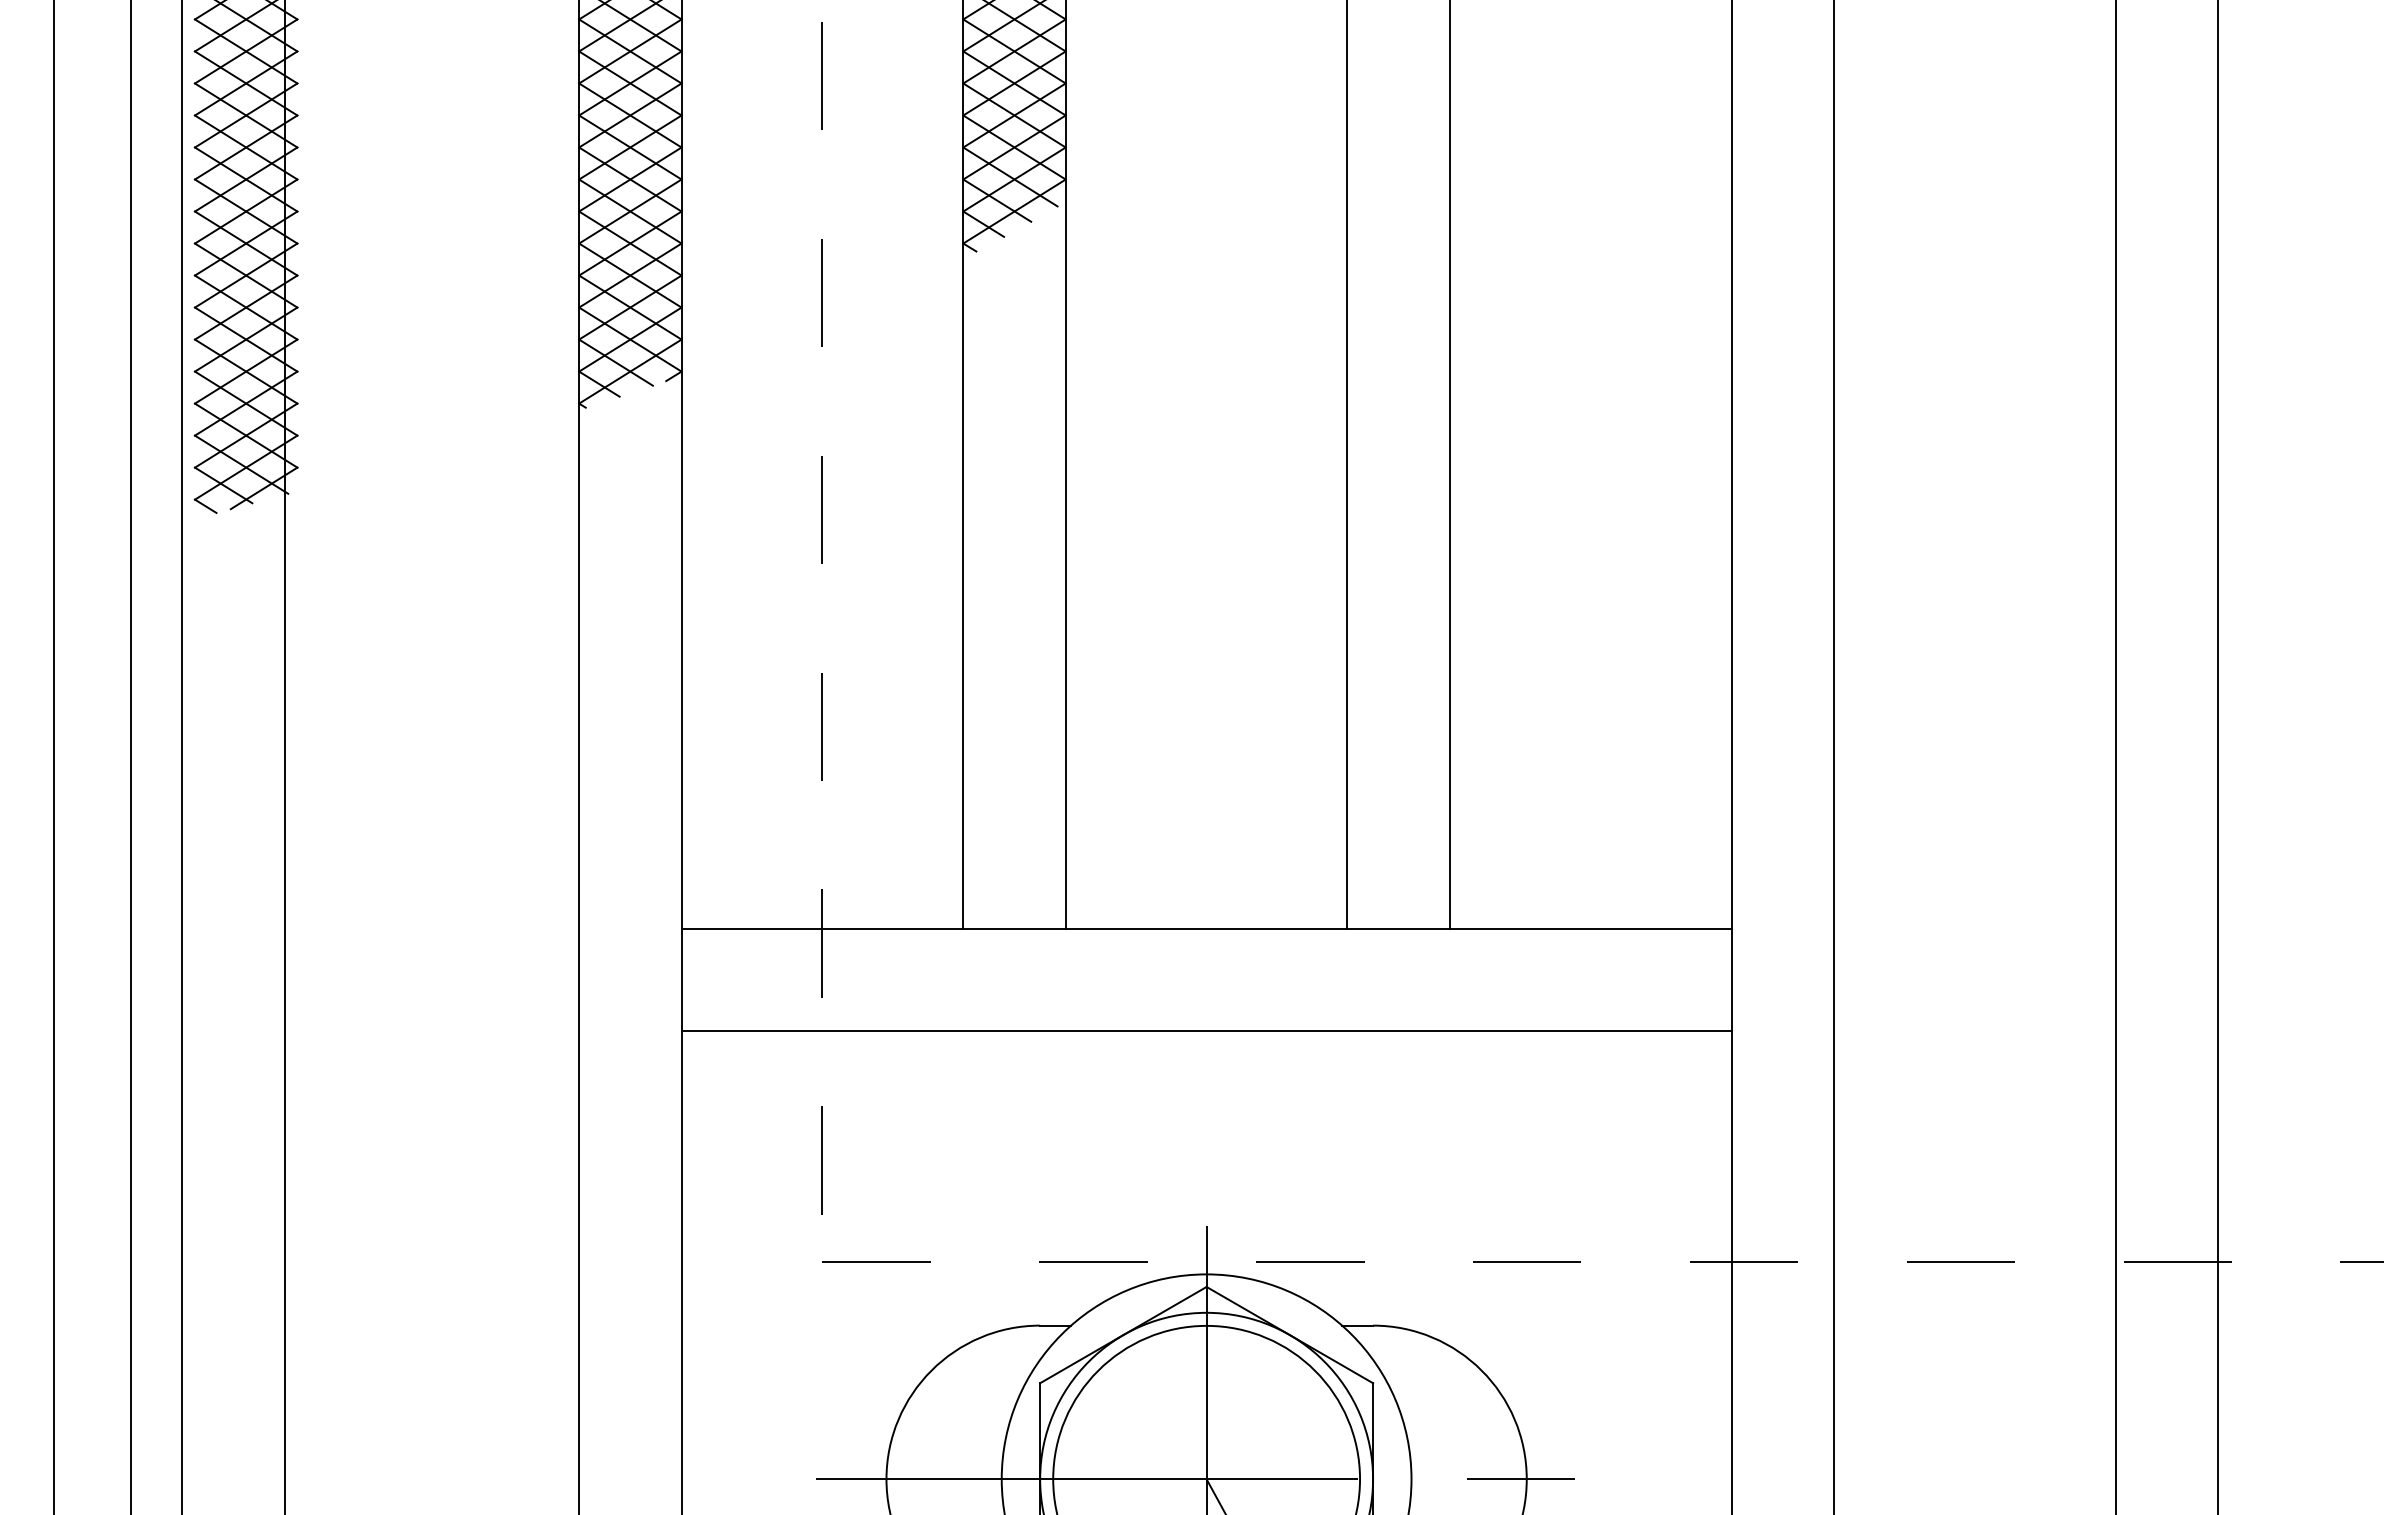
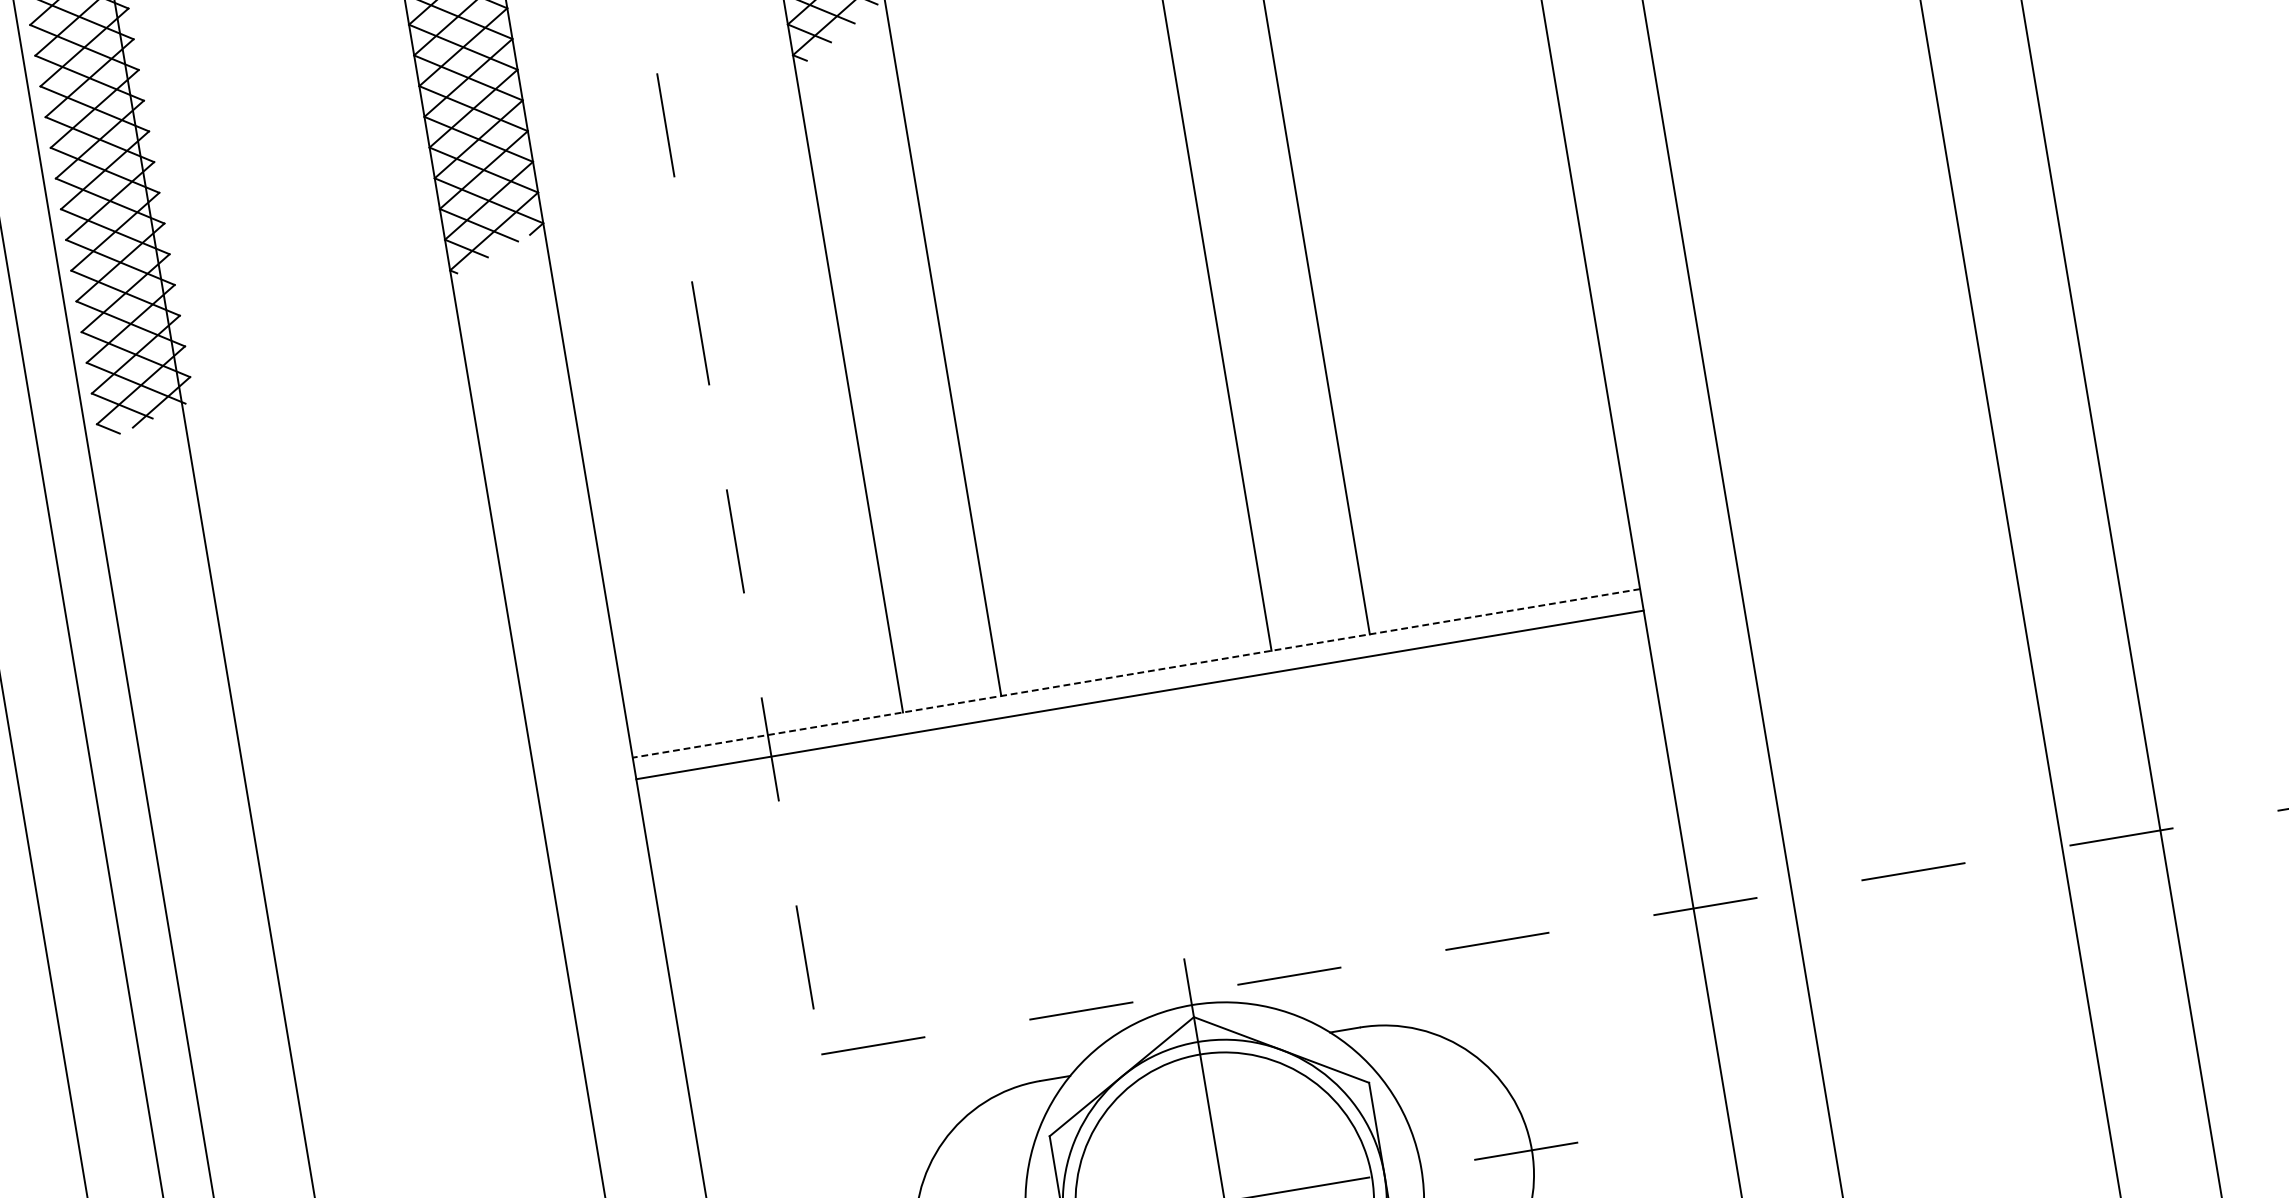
line: (1206, 928) -> (1136, 673), solid -> dashed
line: (1206, 1031) -> (1139, 695), moved

